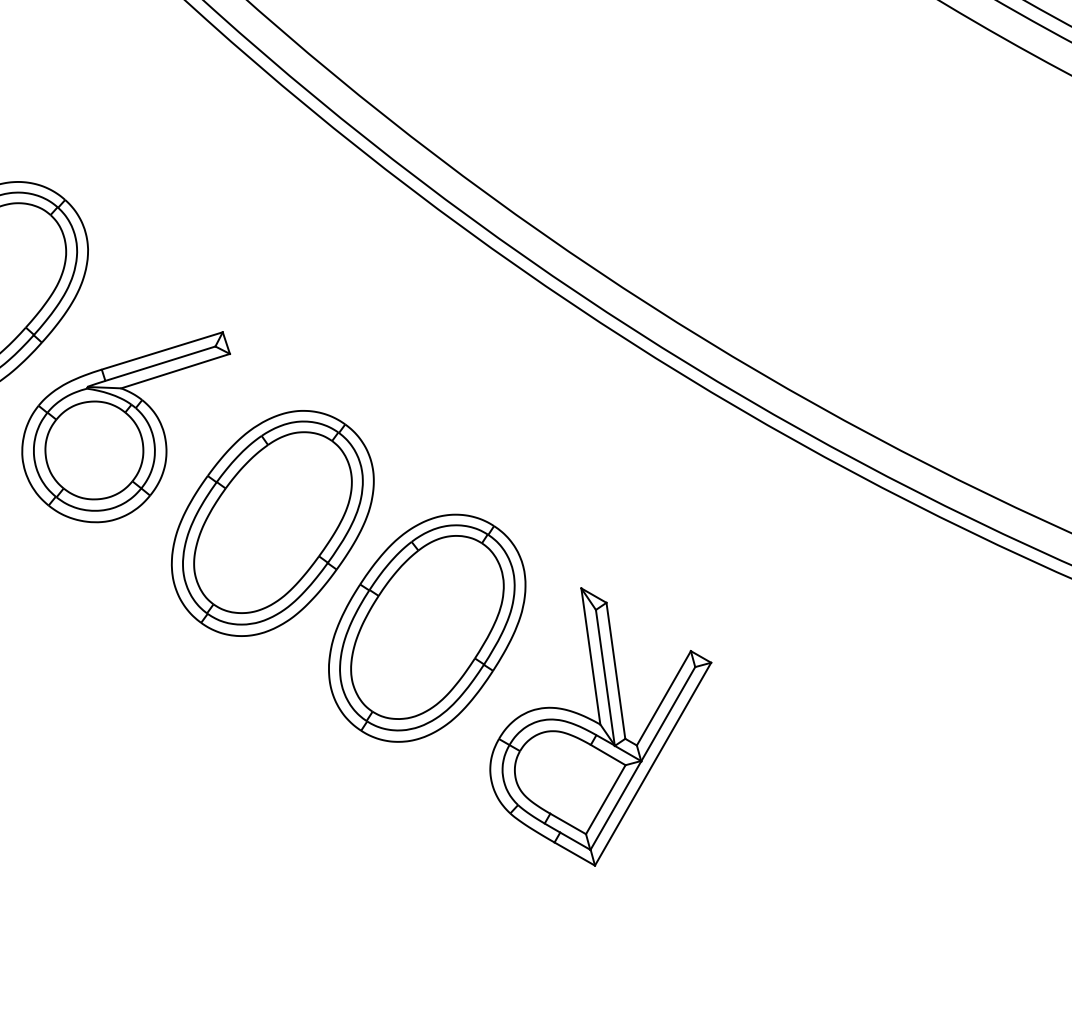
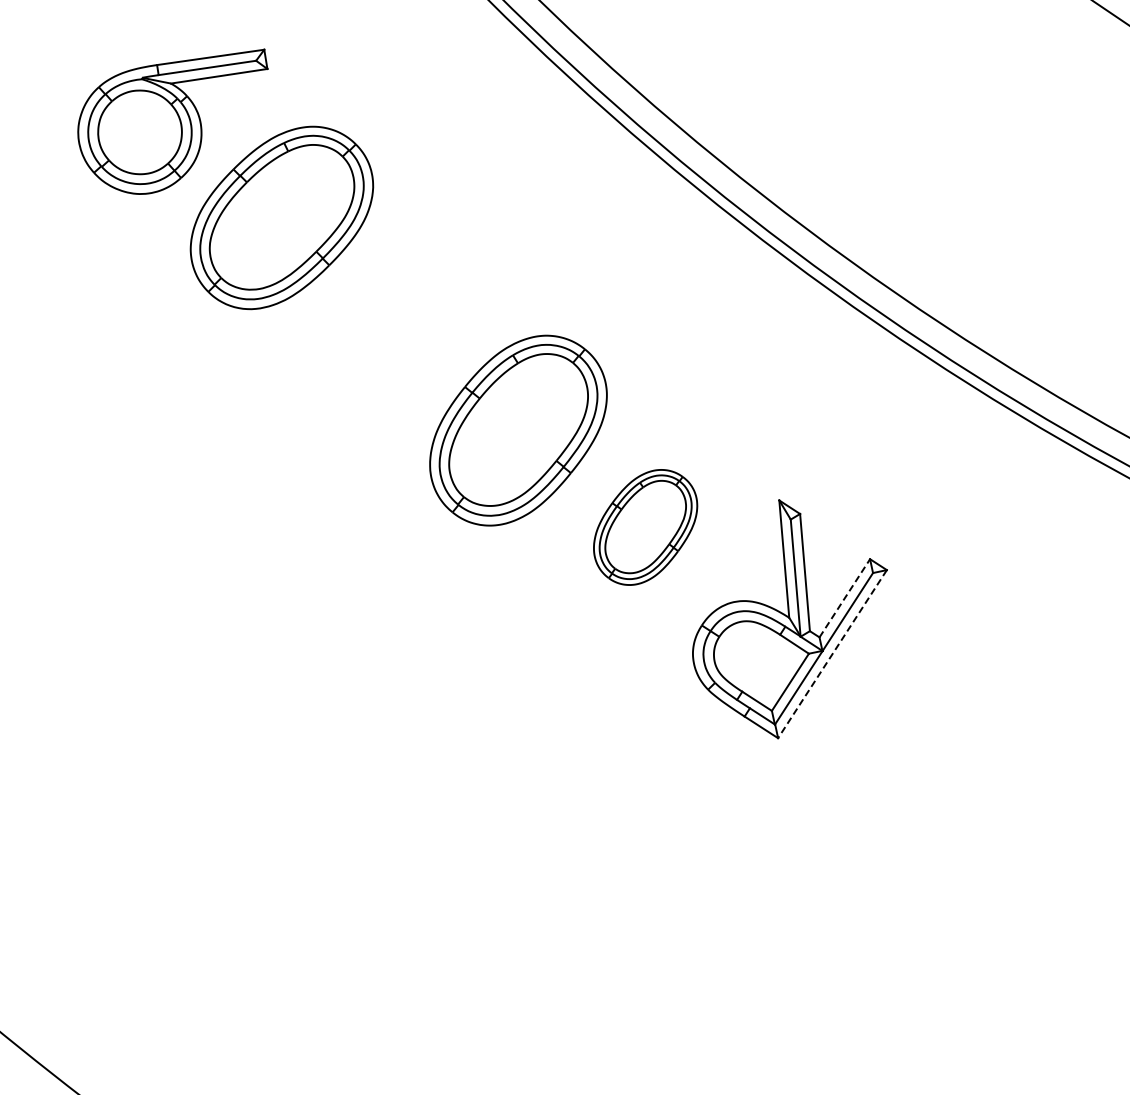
part: (127, 428) -> (398, 342), removed
part: (427, 628) -> (645, 527), size x0.6
line: (663, 698) -> (844, 598), solid -> dashed
line: (653, 764) -> (832, 654), solid -> dashed

